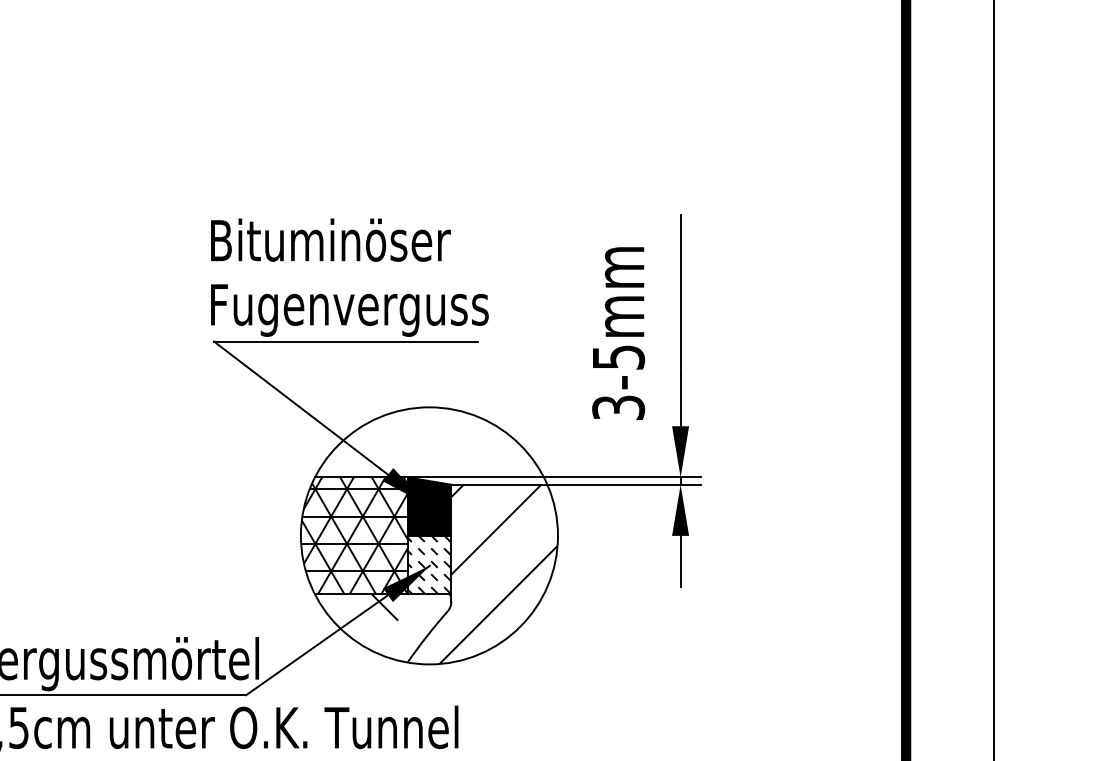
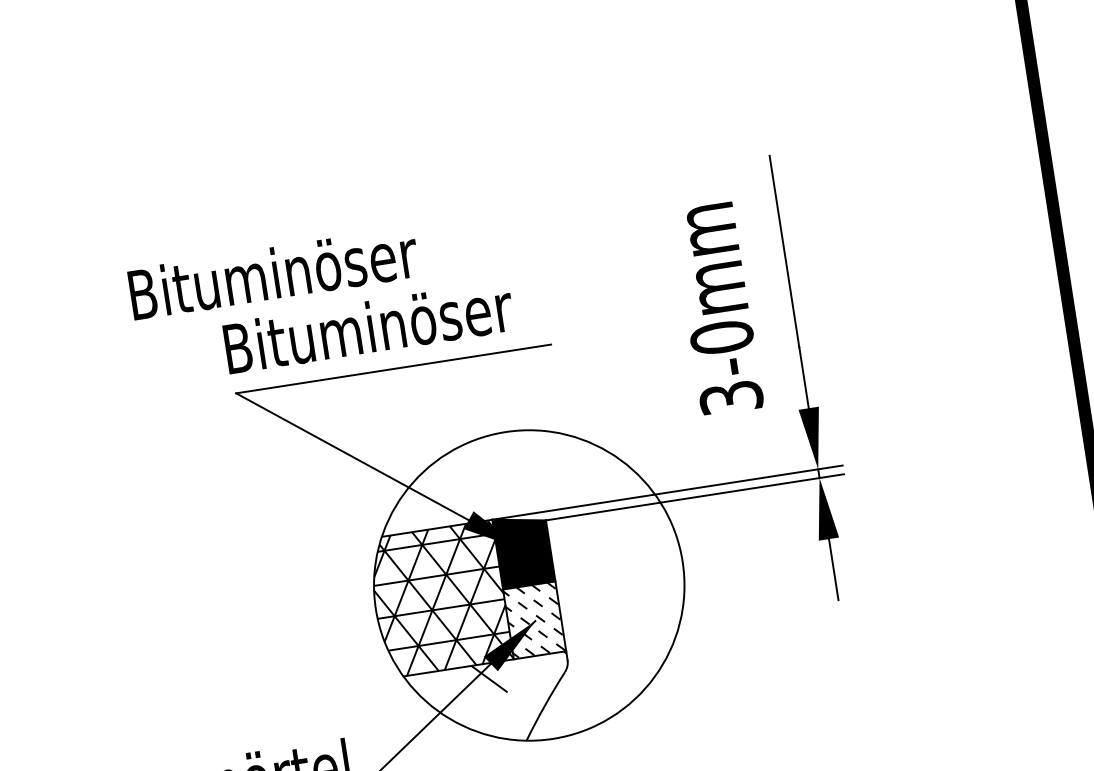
text: (330, 239) -> (273, 272), moved
text: (351, 309) -> (394, 329), Fugenverguss -> Bituminöser
text: (618, 357) -> (721, 337), 3-5mm -> 3-0mm
hatch: (498, 574) -> (618, 618), removed

